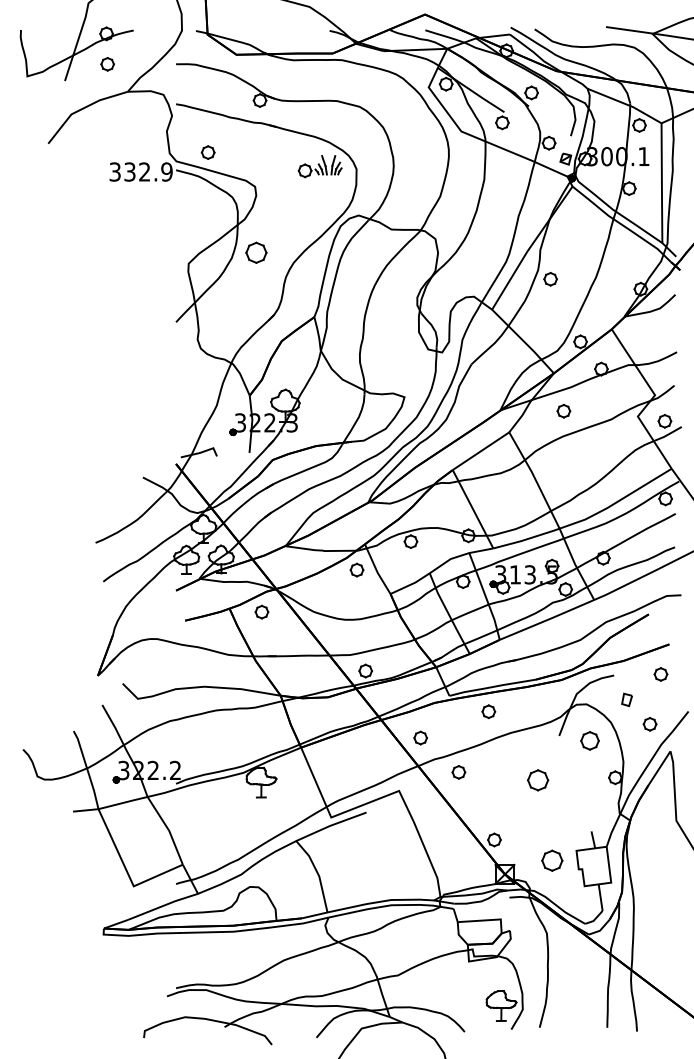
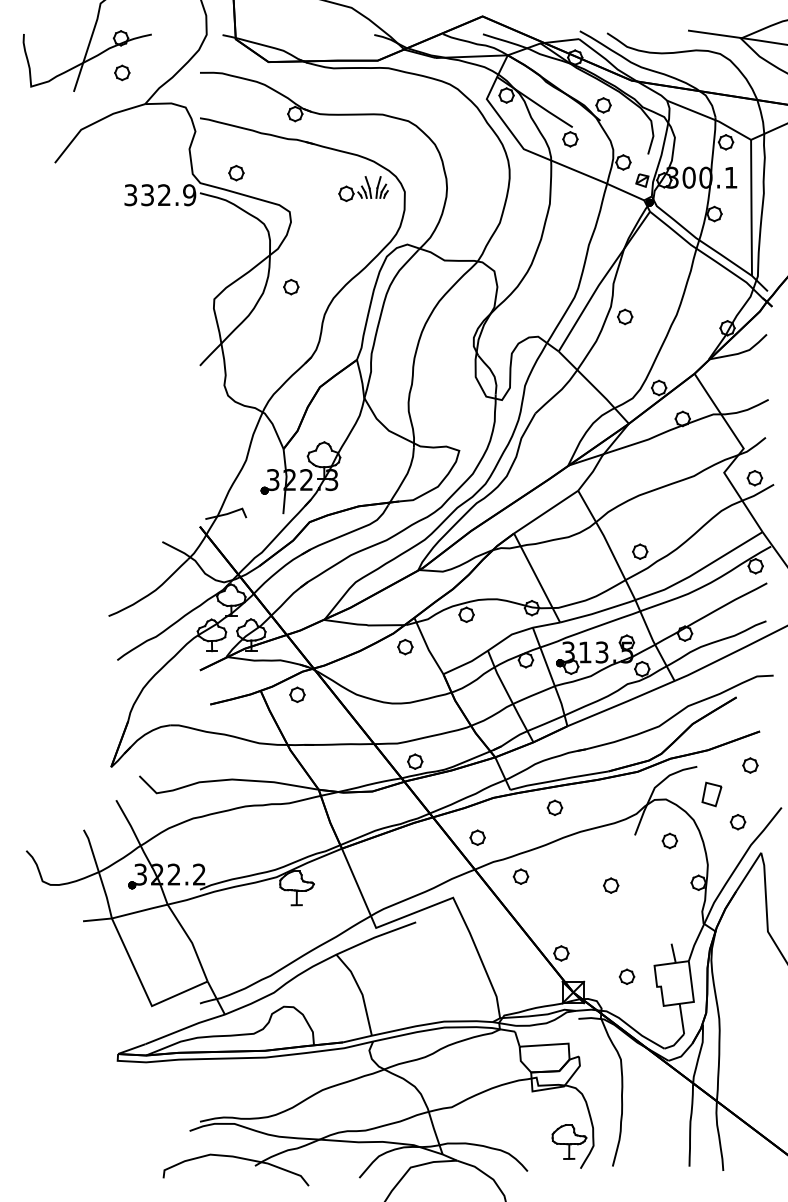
part: (256, 253) -> (291, 287), size x0.62
part: (564, 411) -> (640, 551), moved
part: (626, 699) -> (711, 794), size x1.67
part: (589, 740) -> (669, 840), size x0.71
part: (538, 780) -> (611, 885), size x0.62
part: (551, 860) -> (626, 976), size x0.62

